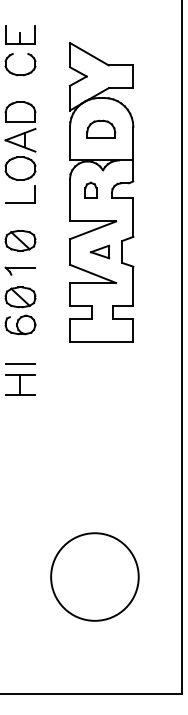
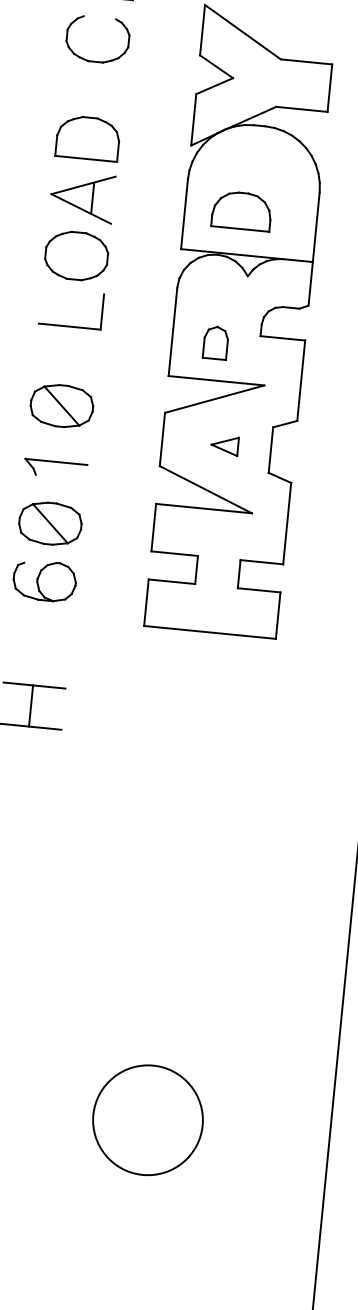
part: (101, 128) -> (242, 209), moved
part: (90, 189) -> (215, 340), moved
part: (99, 251) -> (223, 444), size x0.7
line: (20, 363) -> (36, 661), removed
circle: (94, 576) -> (147, 1119), size x0.6

